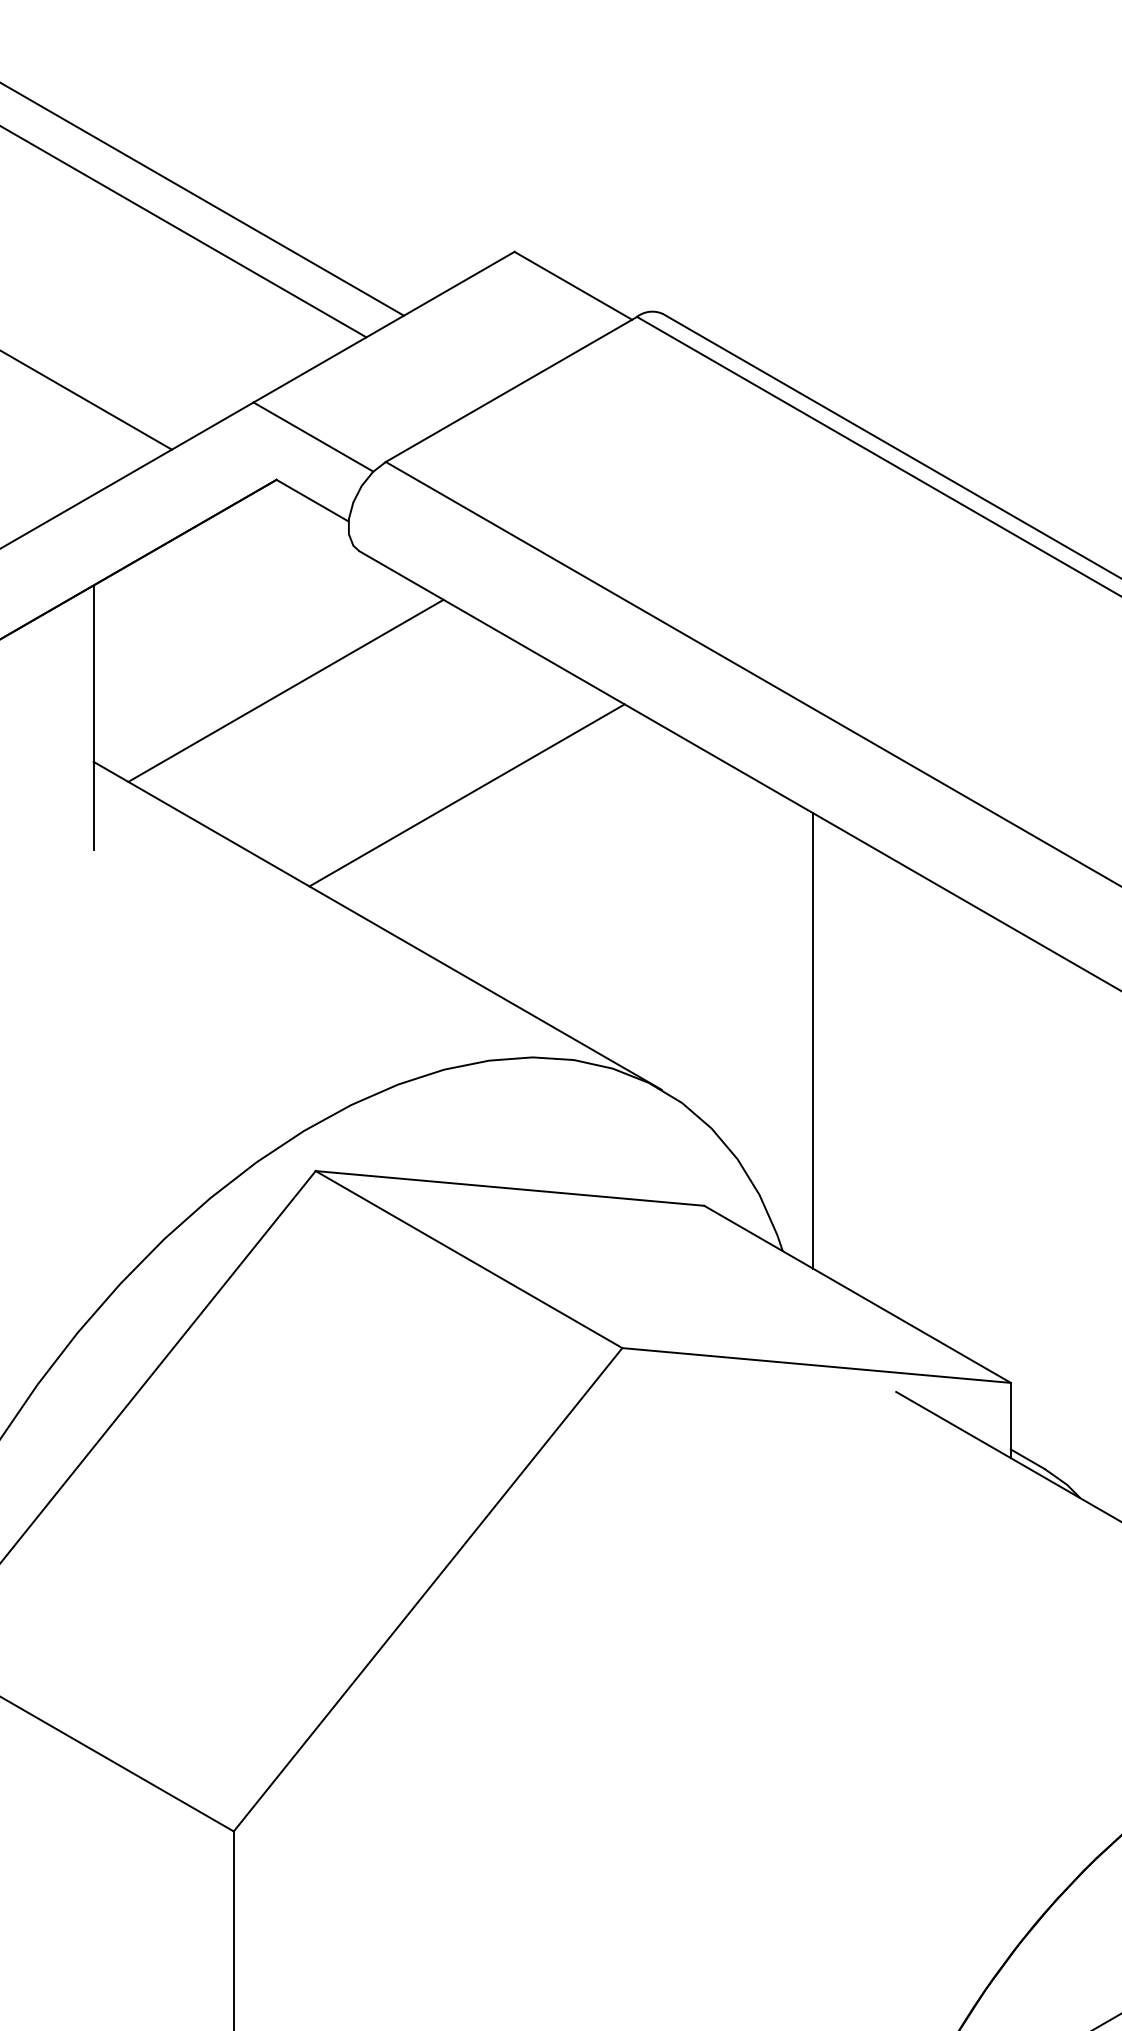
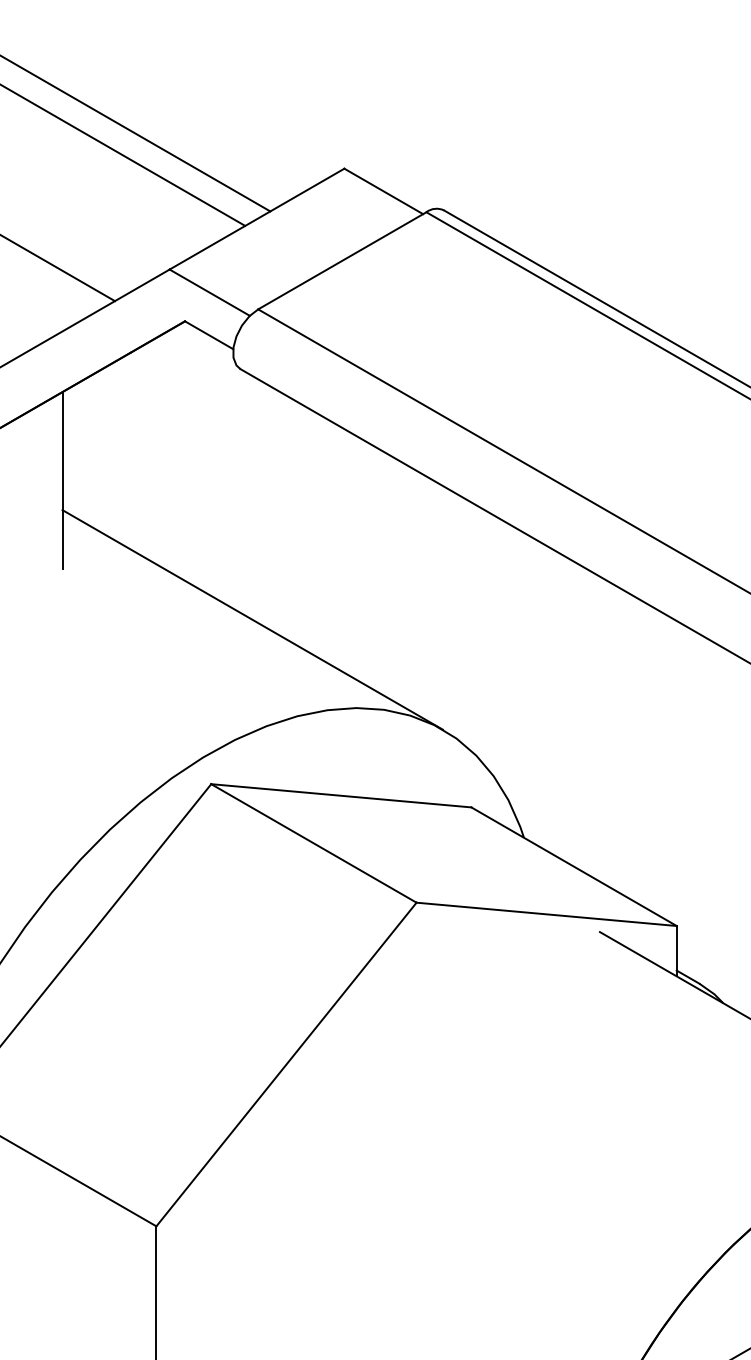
line: (284, 690) -> (190, 462), removed
line: (466, 795) -> (312, 532), removed
line: (813, 1040) -> (544, 696), removed

